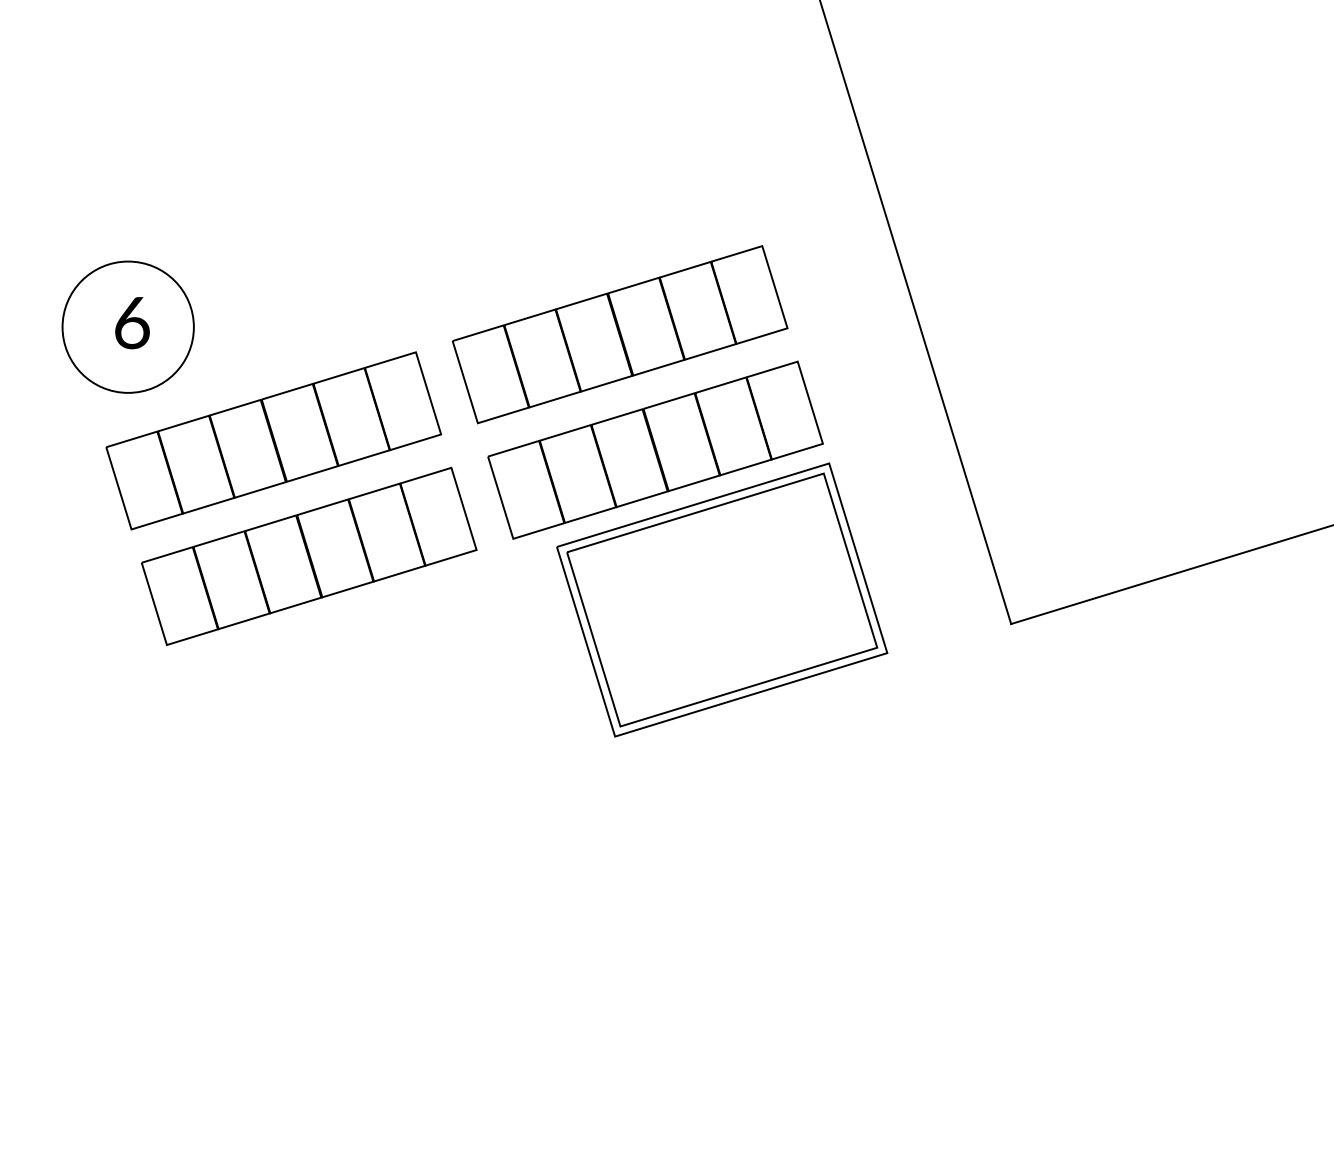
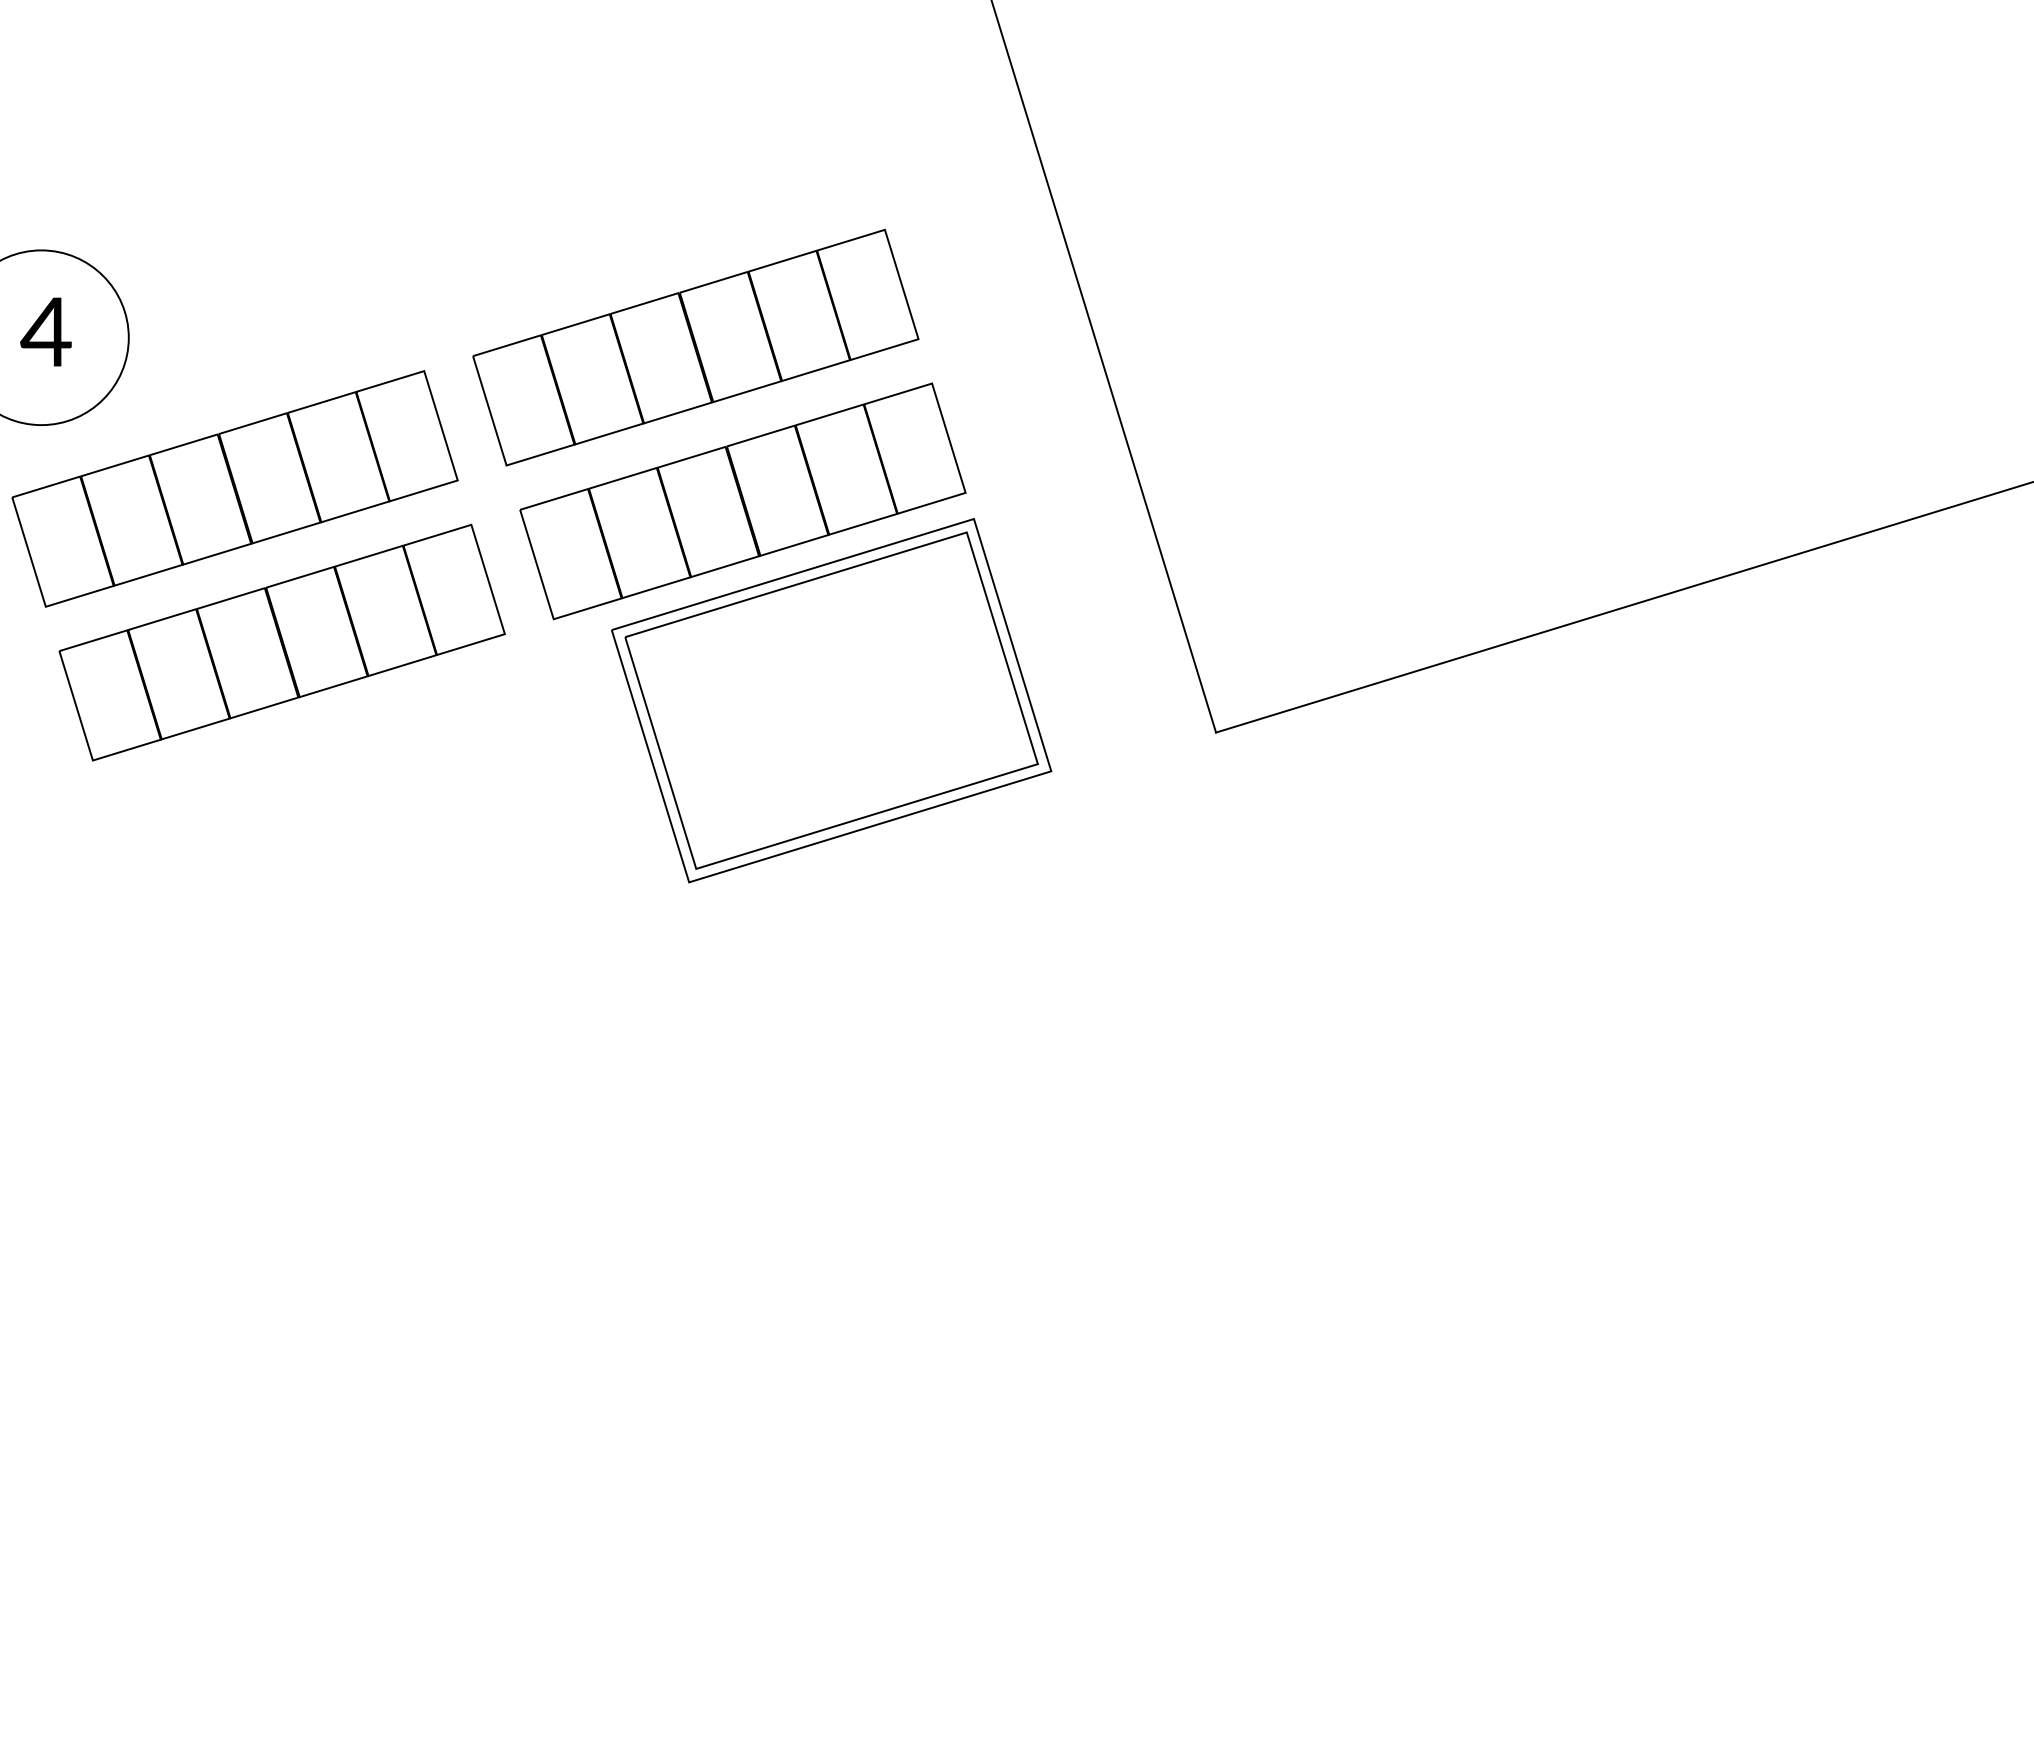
text: (131, 323) -> (45, 332), 6 -> 4

